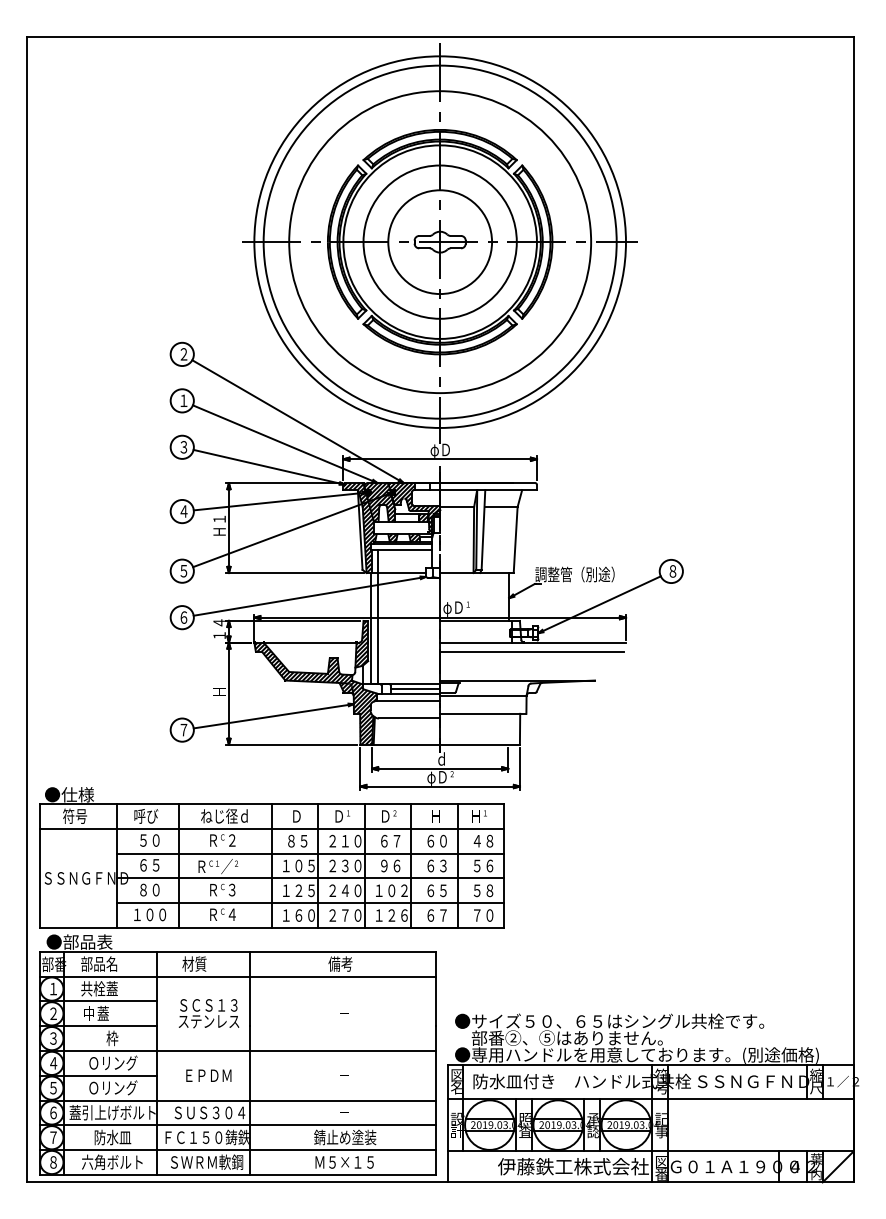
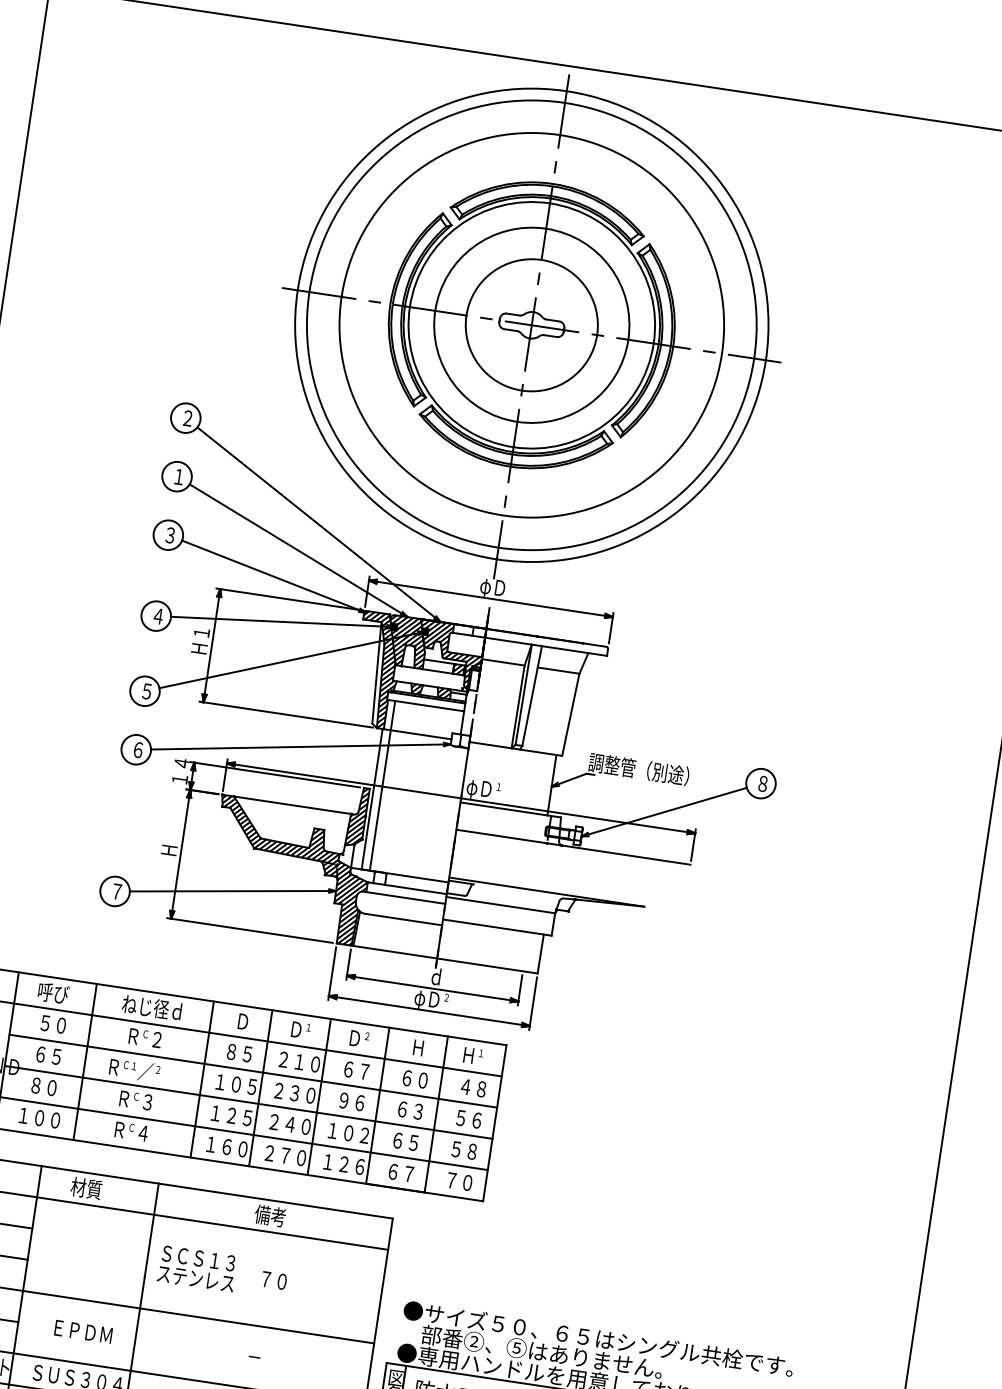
line: (532, 651) -> (571, 858), removed
line: (415, 689) -> (416, 884), removed
text: (208, 1013) -> (196, 1268), moved
text: (350, 1013) -> (273, 1280), － -> ７０

